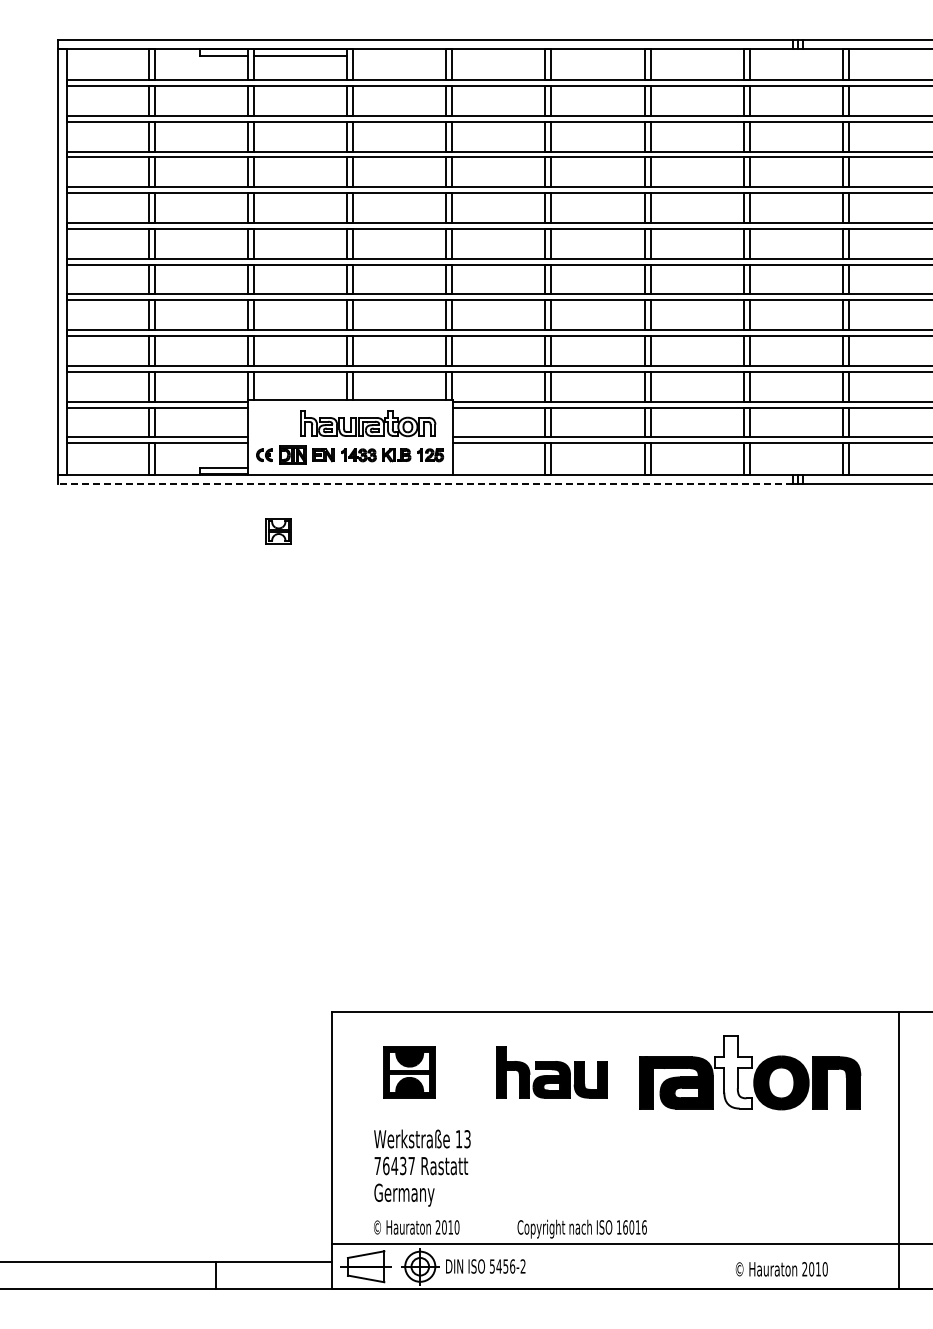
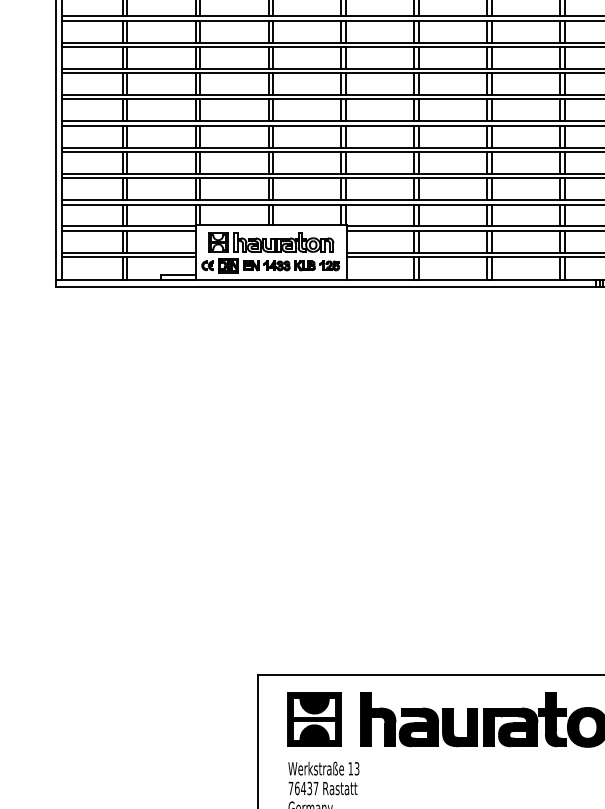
line: (425, 483) -> (326, 286), dashed -> solid
part: (278, 531) -> (218, 242), moved
fill: (733, 1071) -> (552, 718), added
part: (409, 1072) -> (314, 719), size x1.43
part: (551, 1072) -> (418, 719), size x1.43

